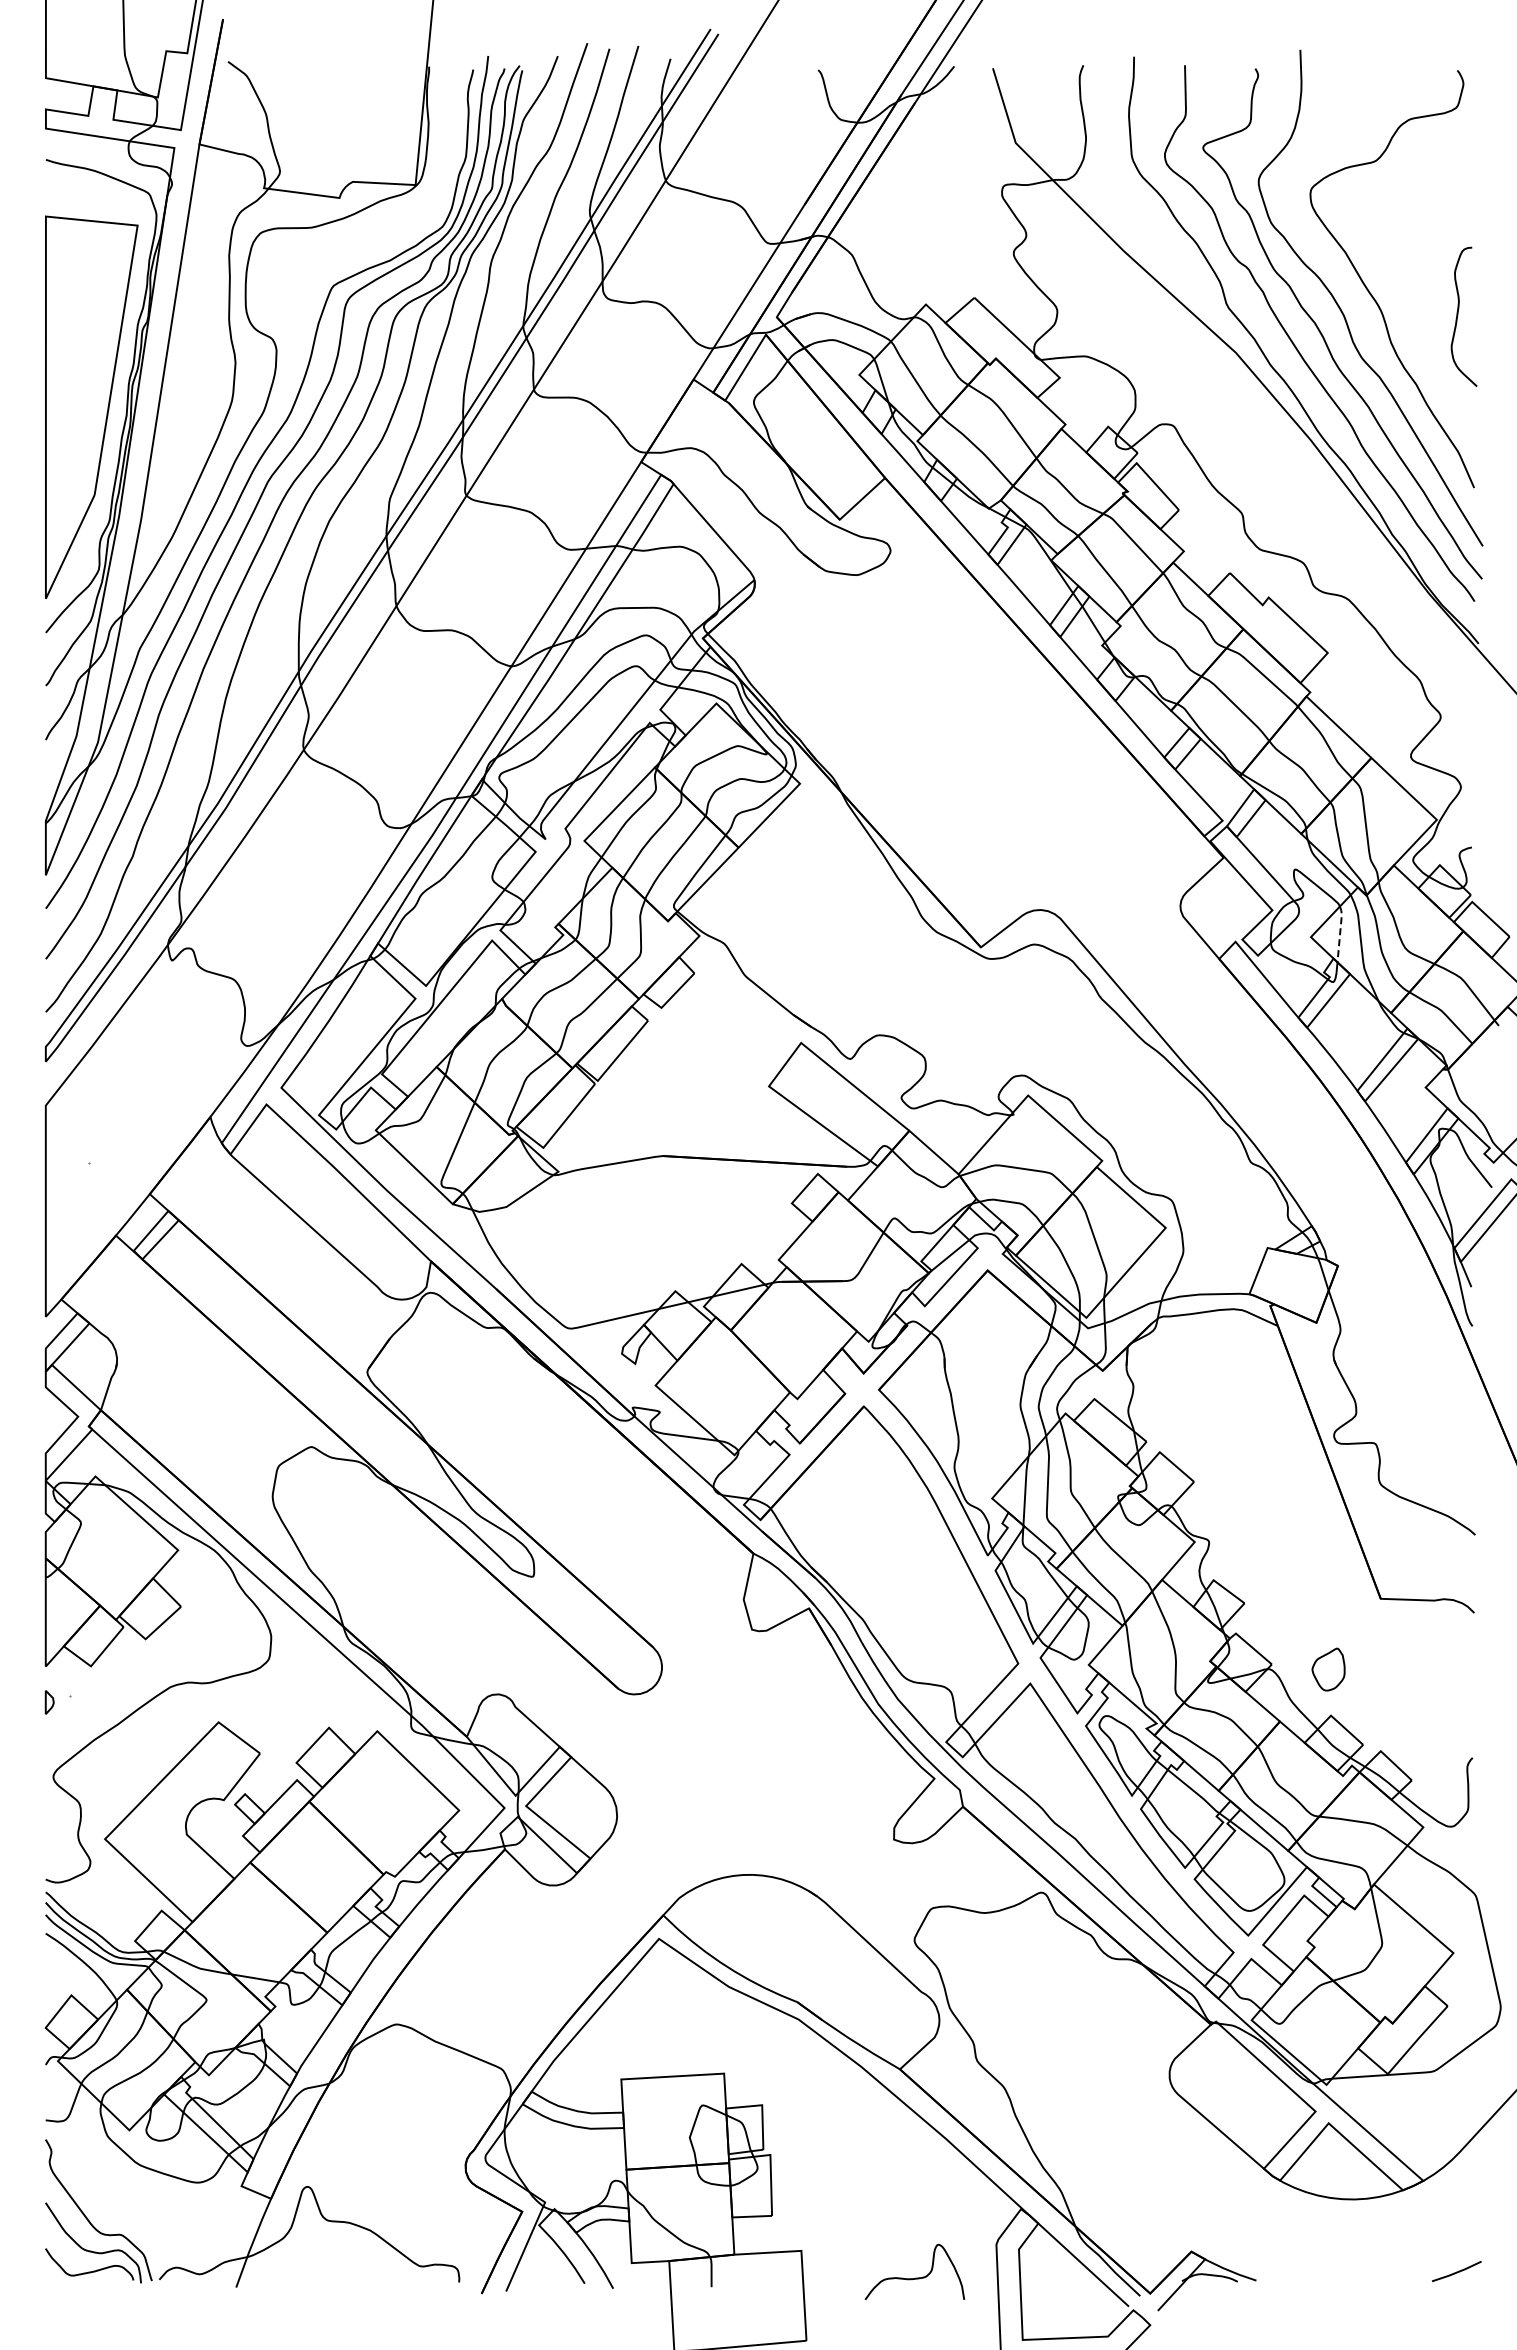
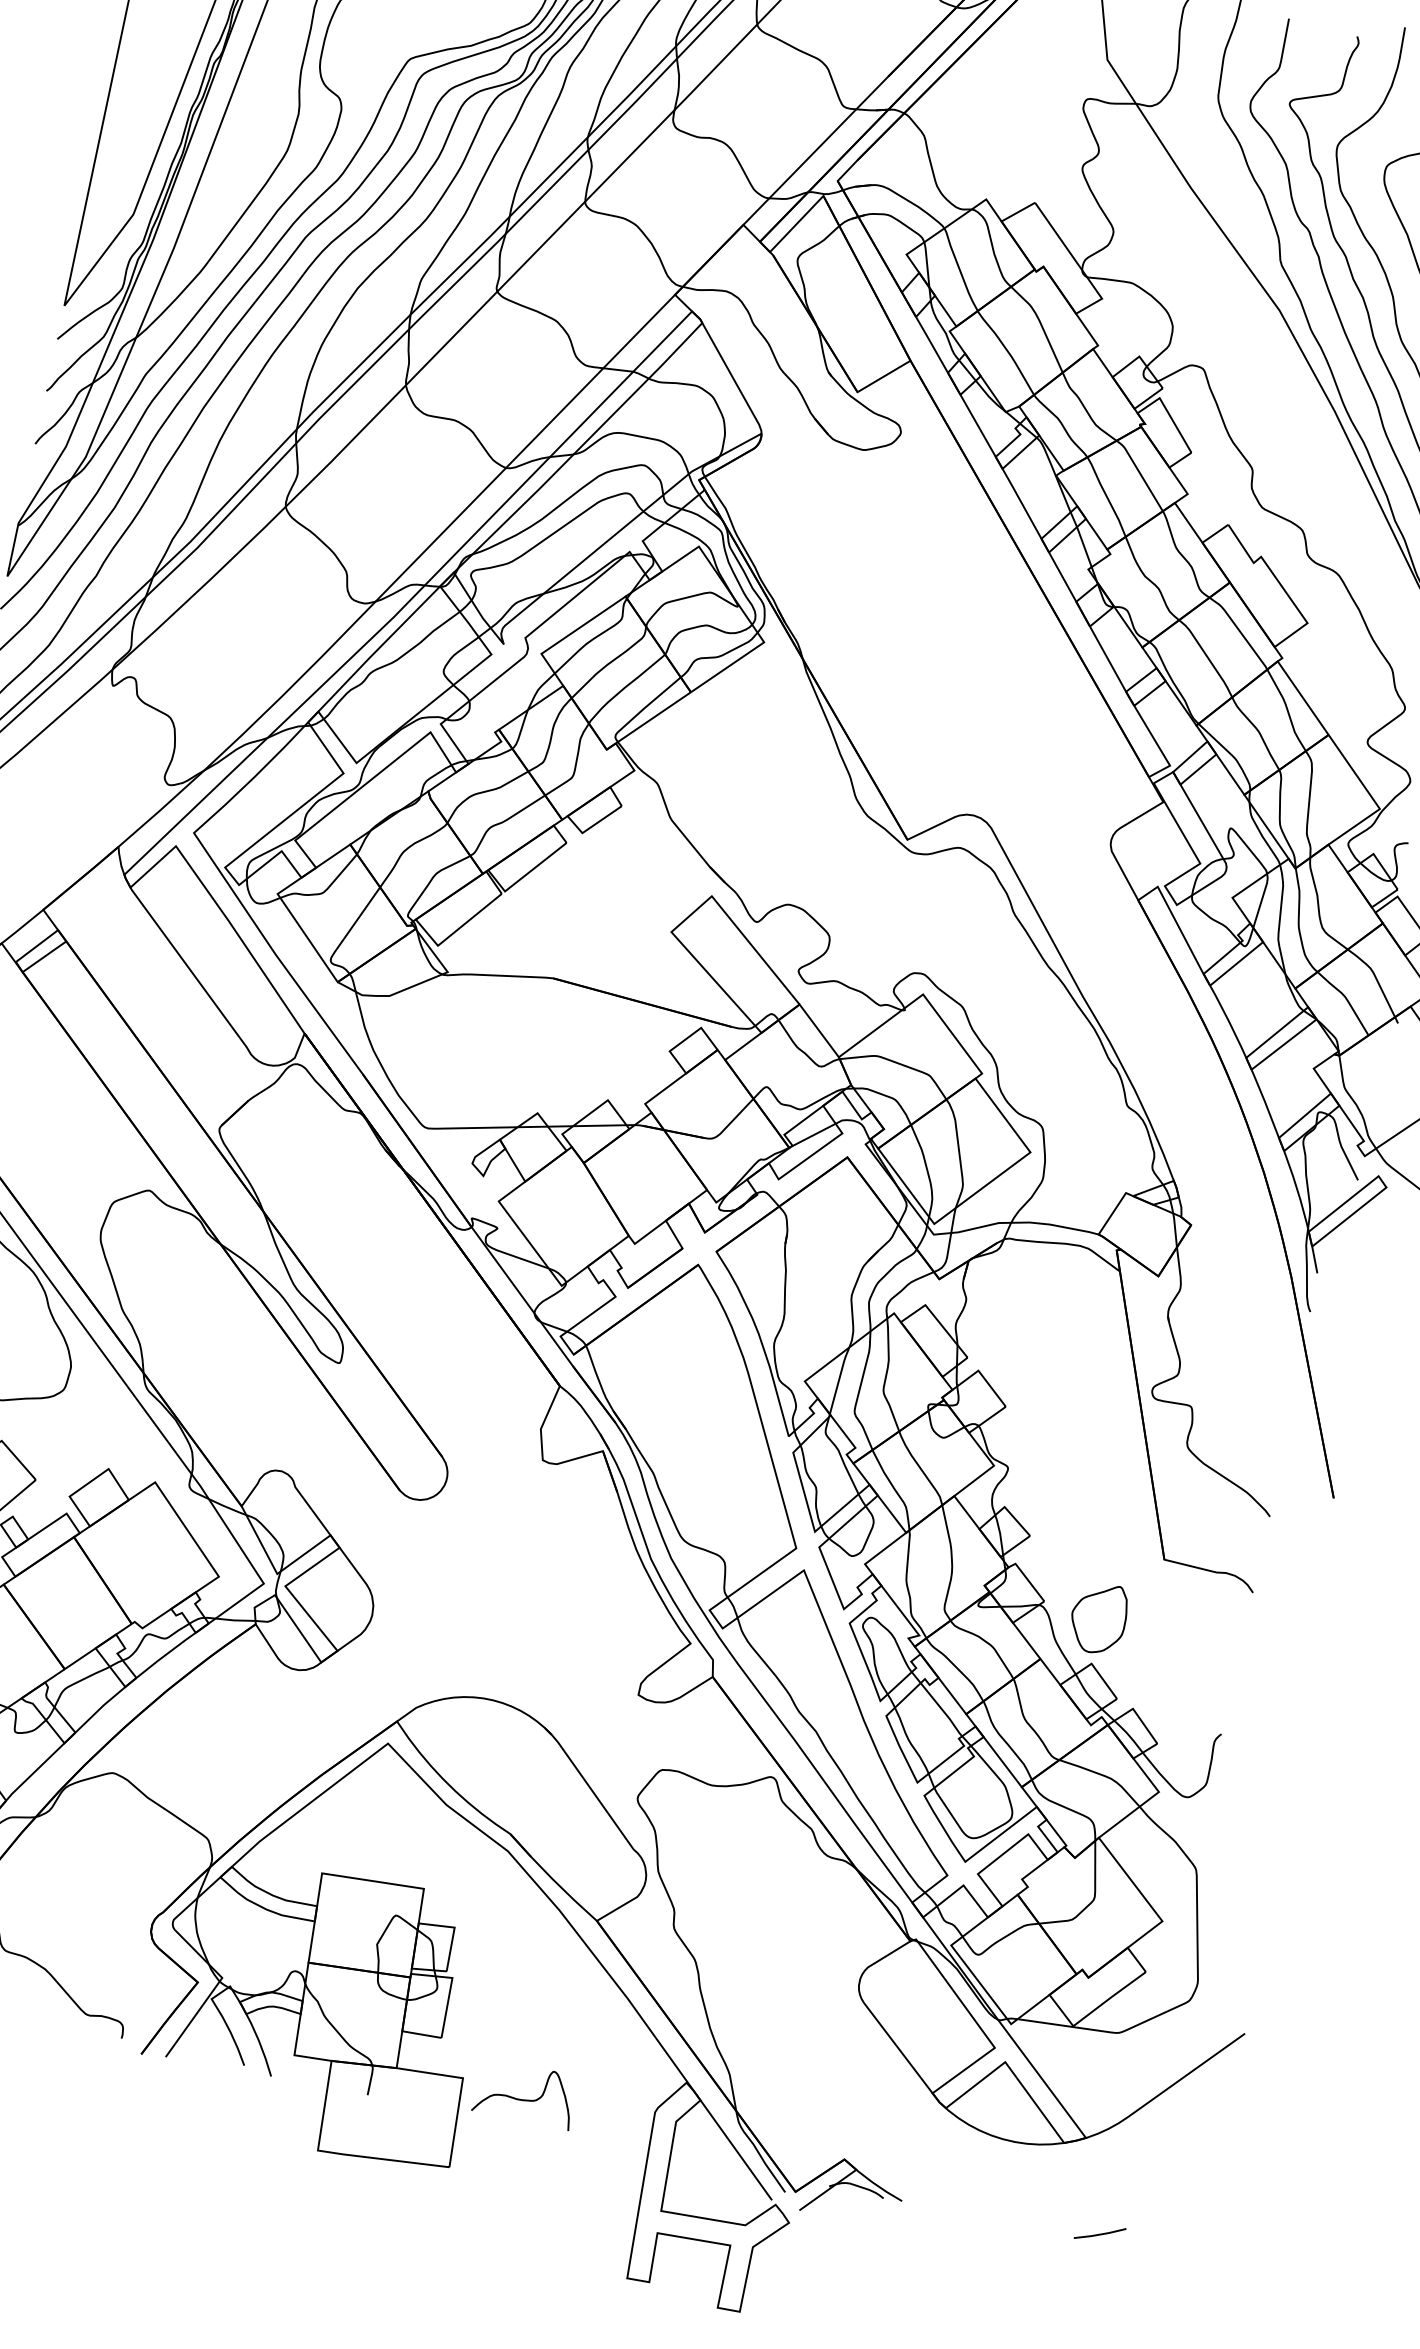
line: (1340, 933) -> (1262, 900), dashed -> solid
part: (1328, 1669) -> (1098, 1618), size x1.67
curve: (915, 2277) -> (525, 2099), moved

